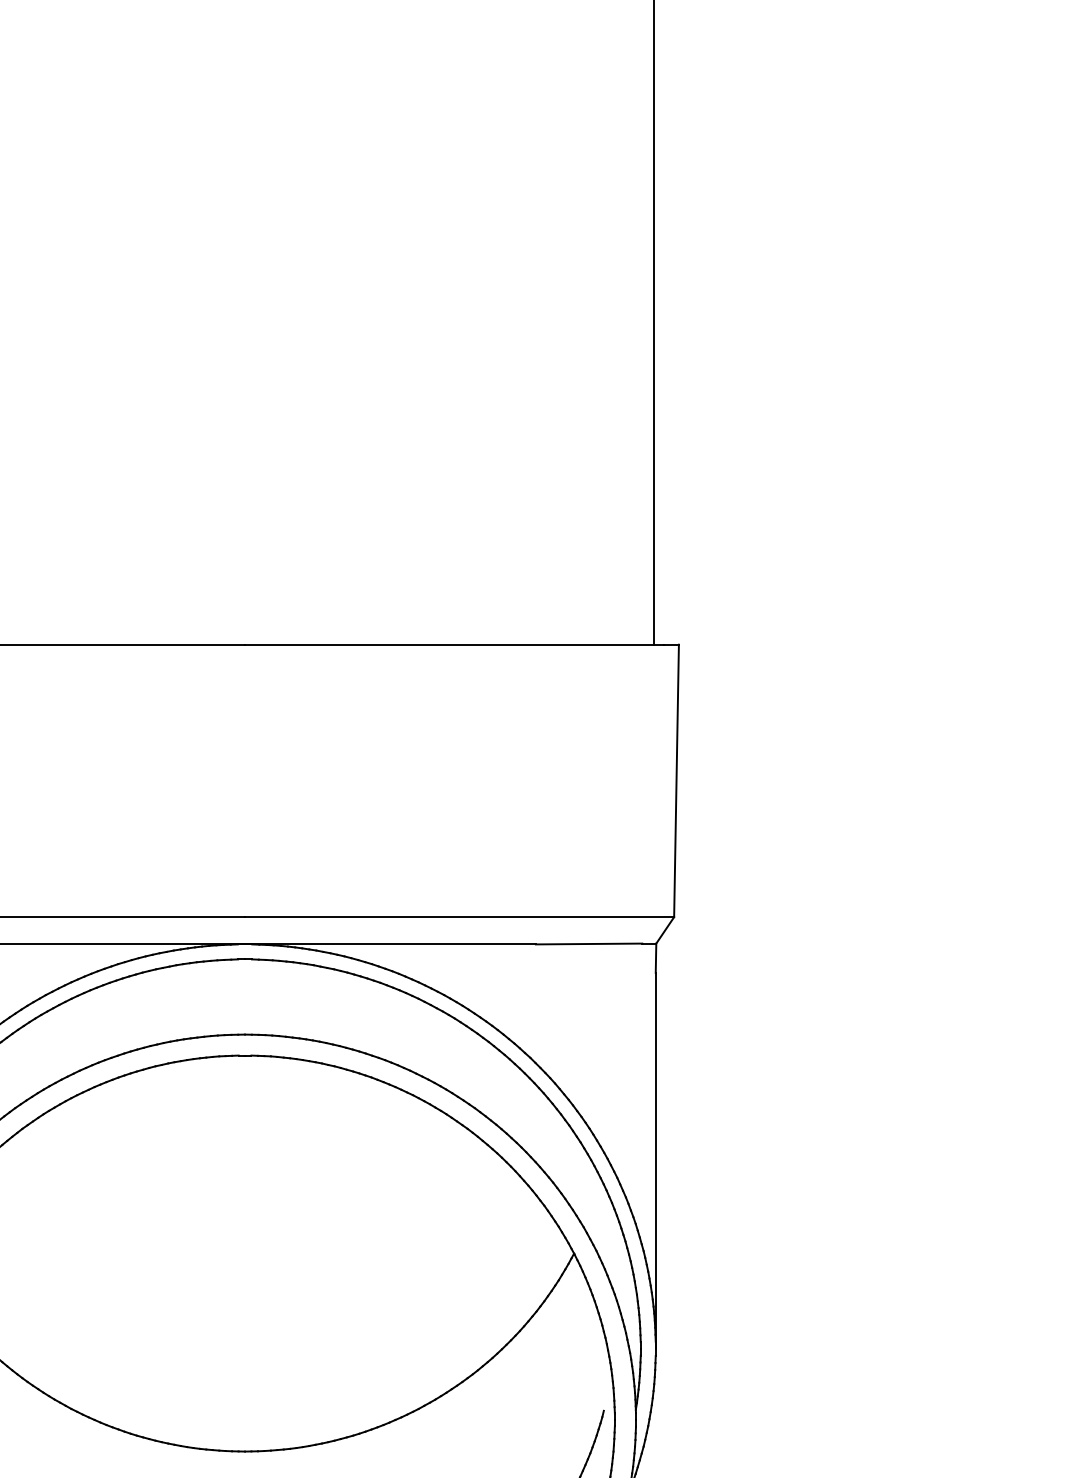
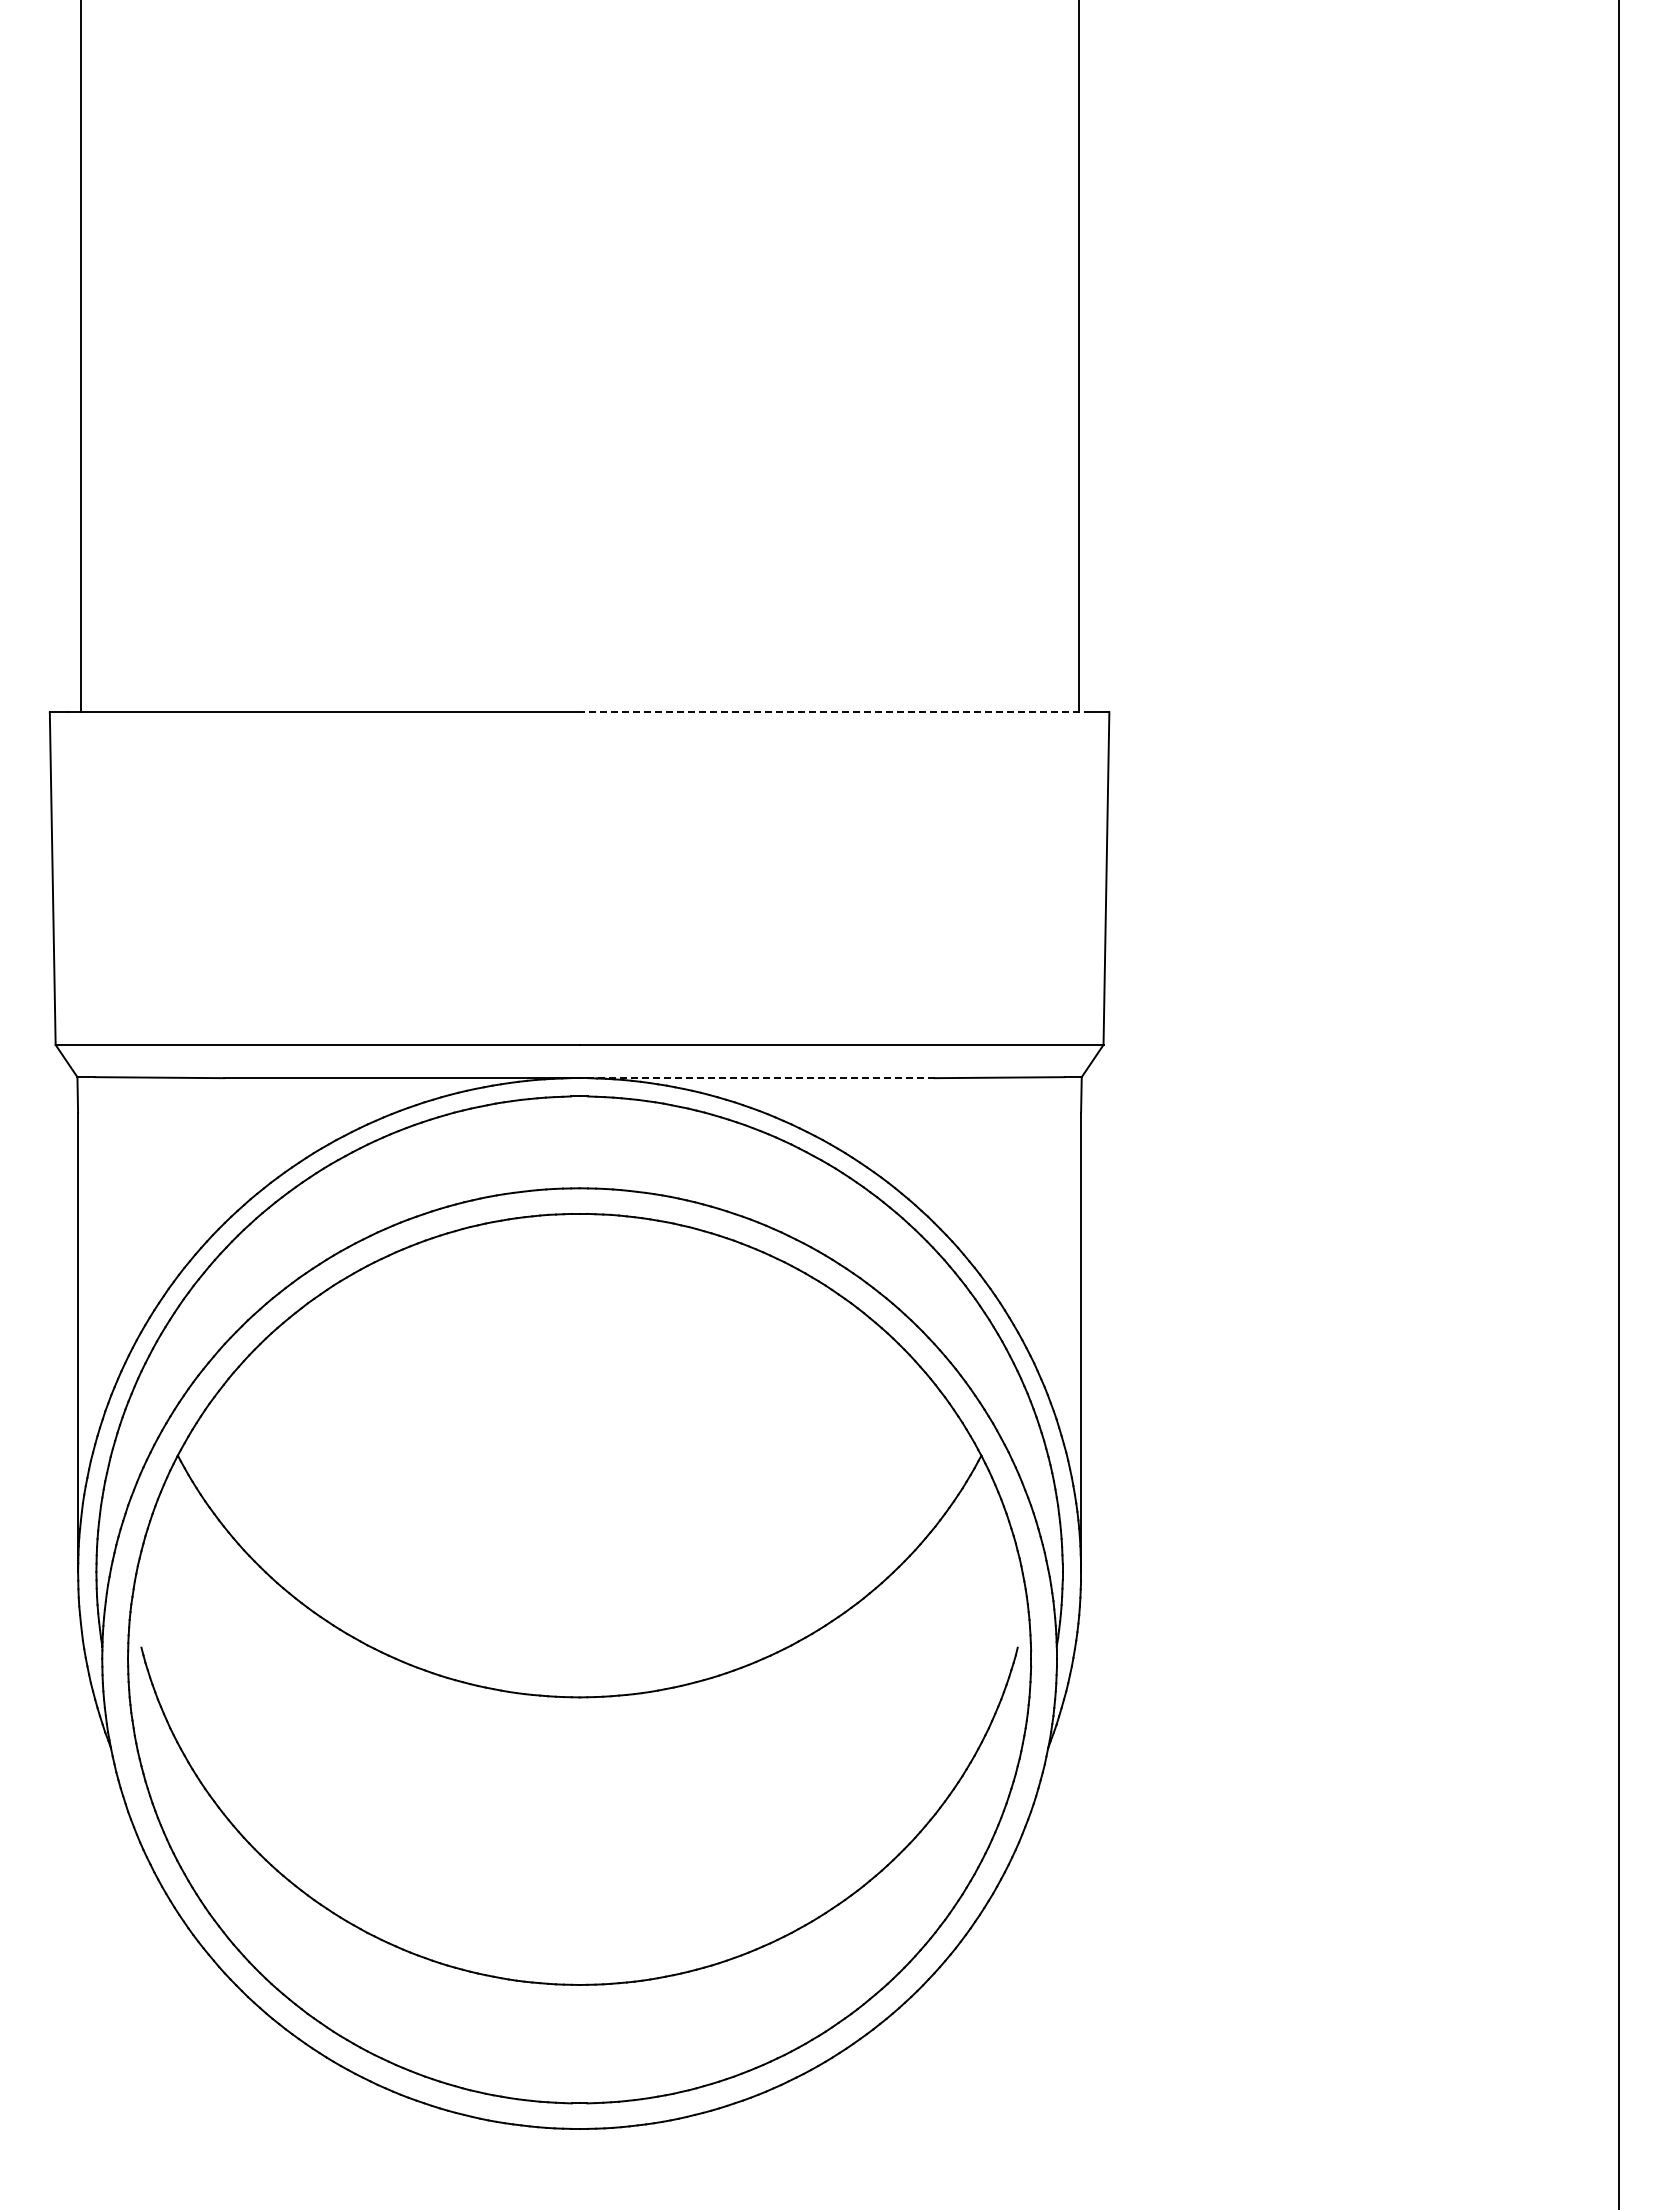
line: (454, 644) -> (835, 712), solid -> dashed
line: (390, 944) -> (757, 1078), solid -> dashed

